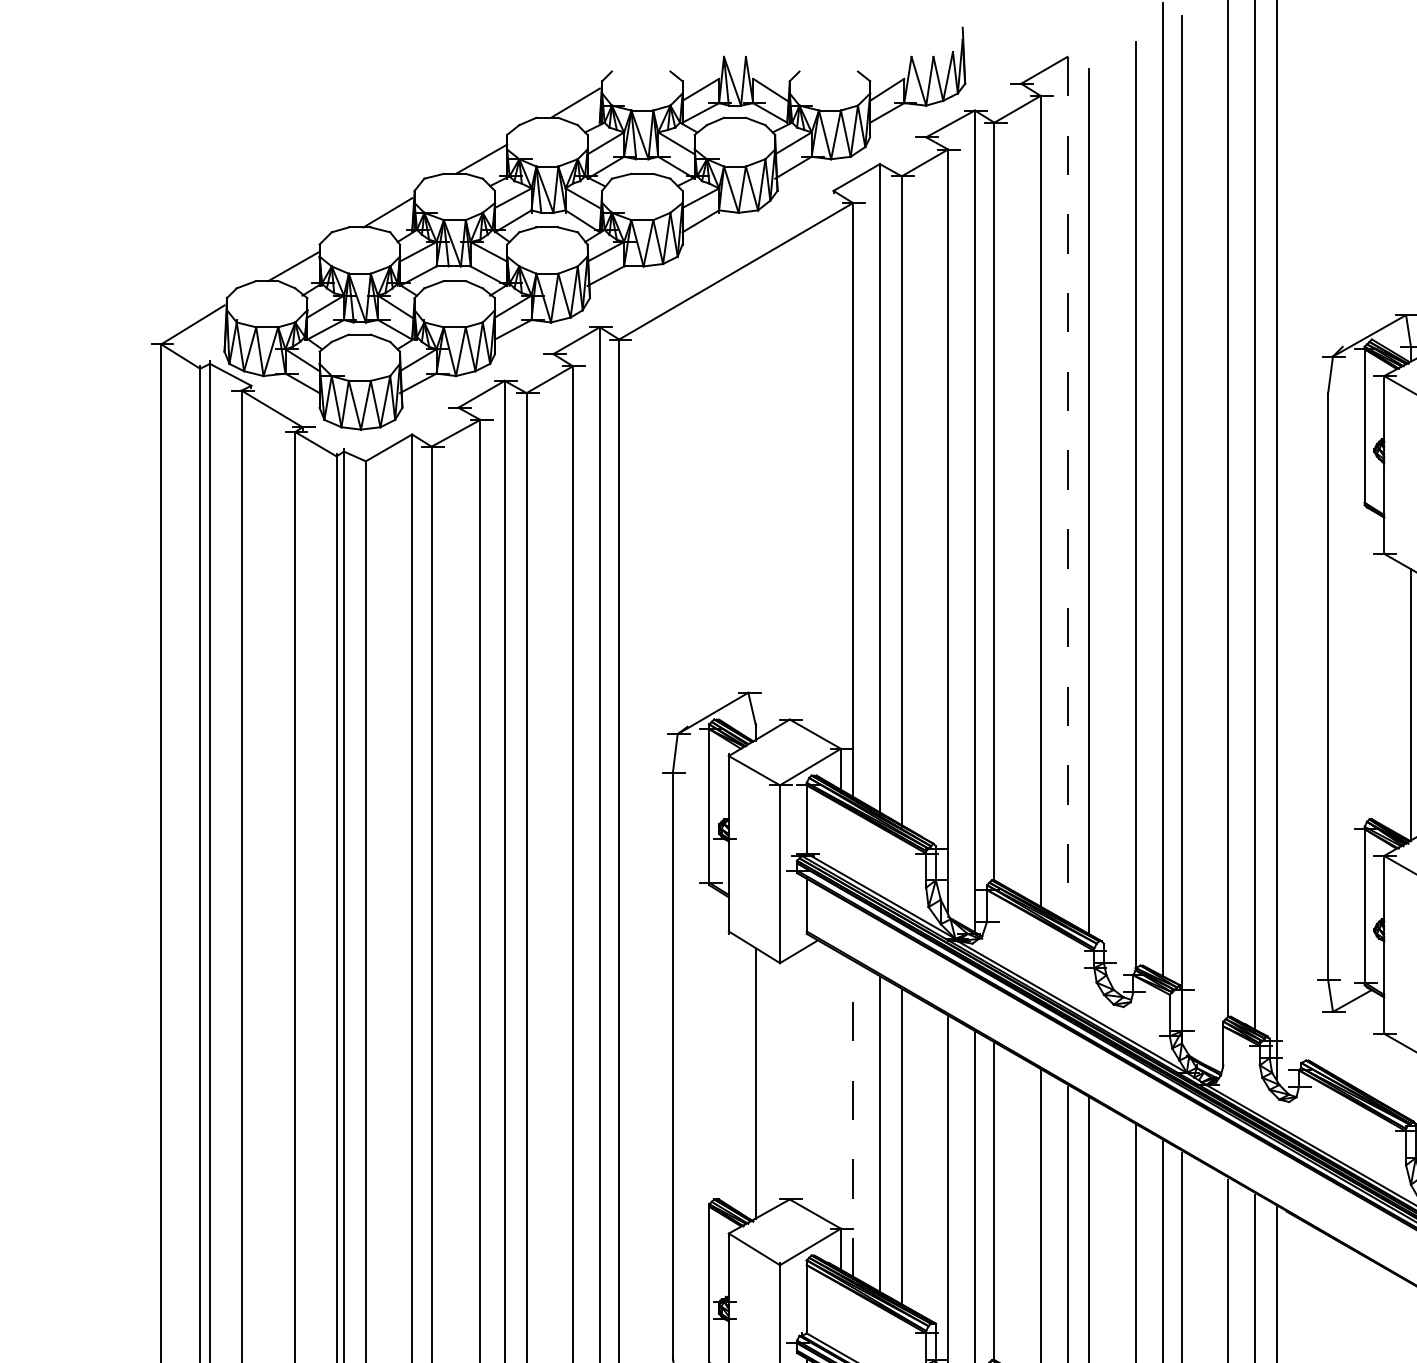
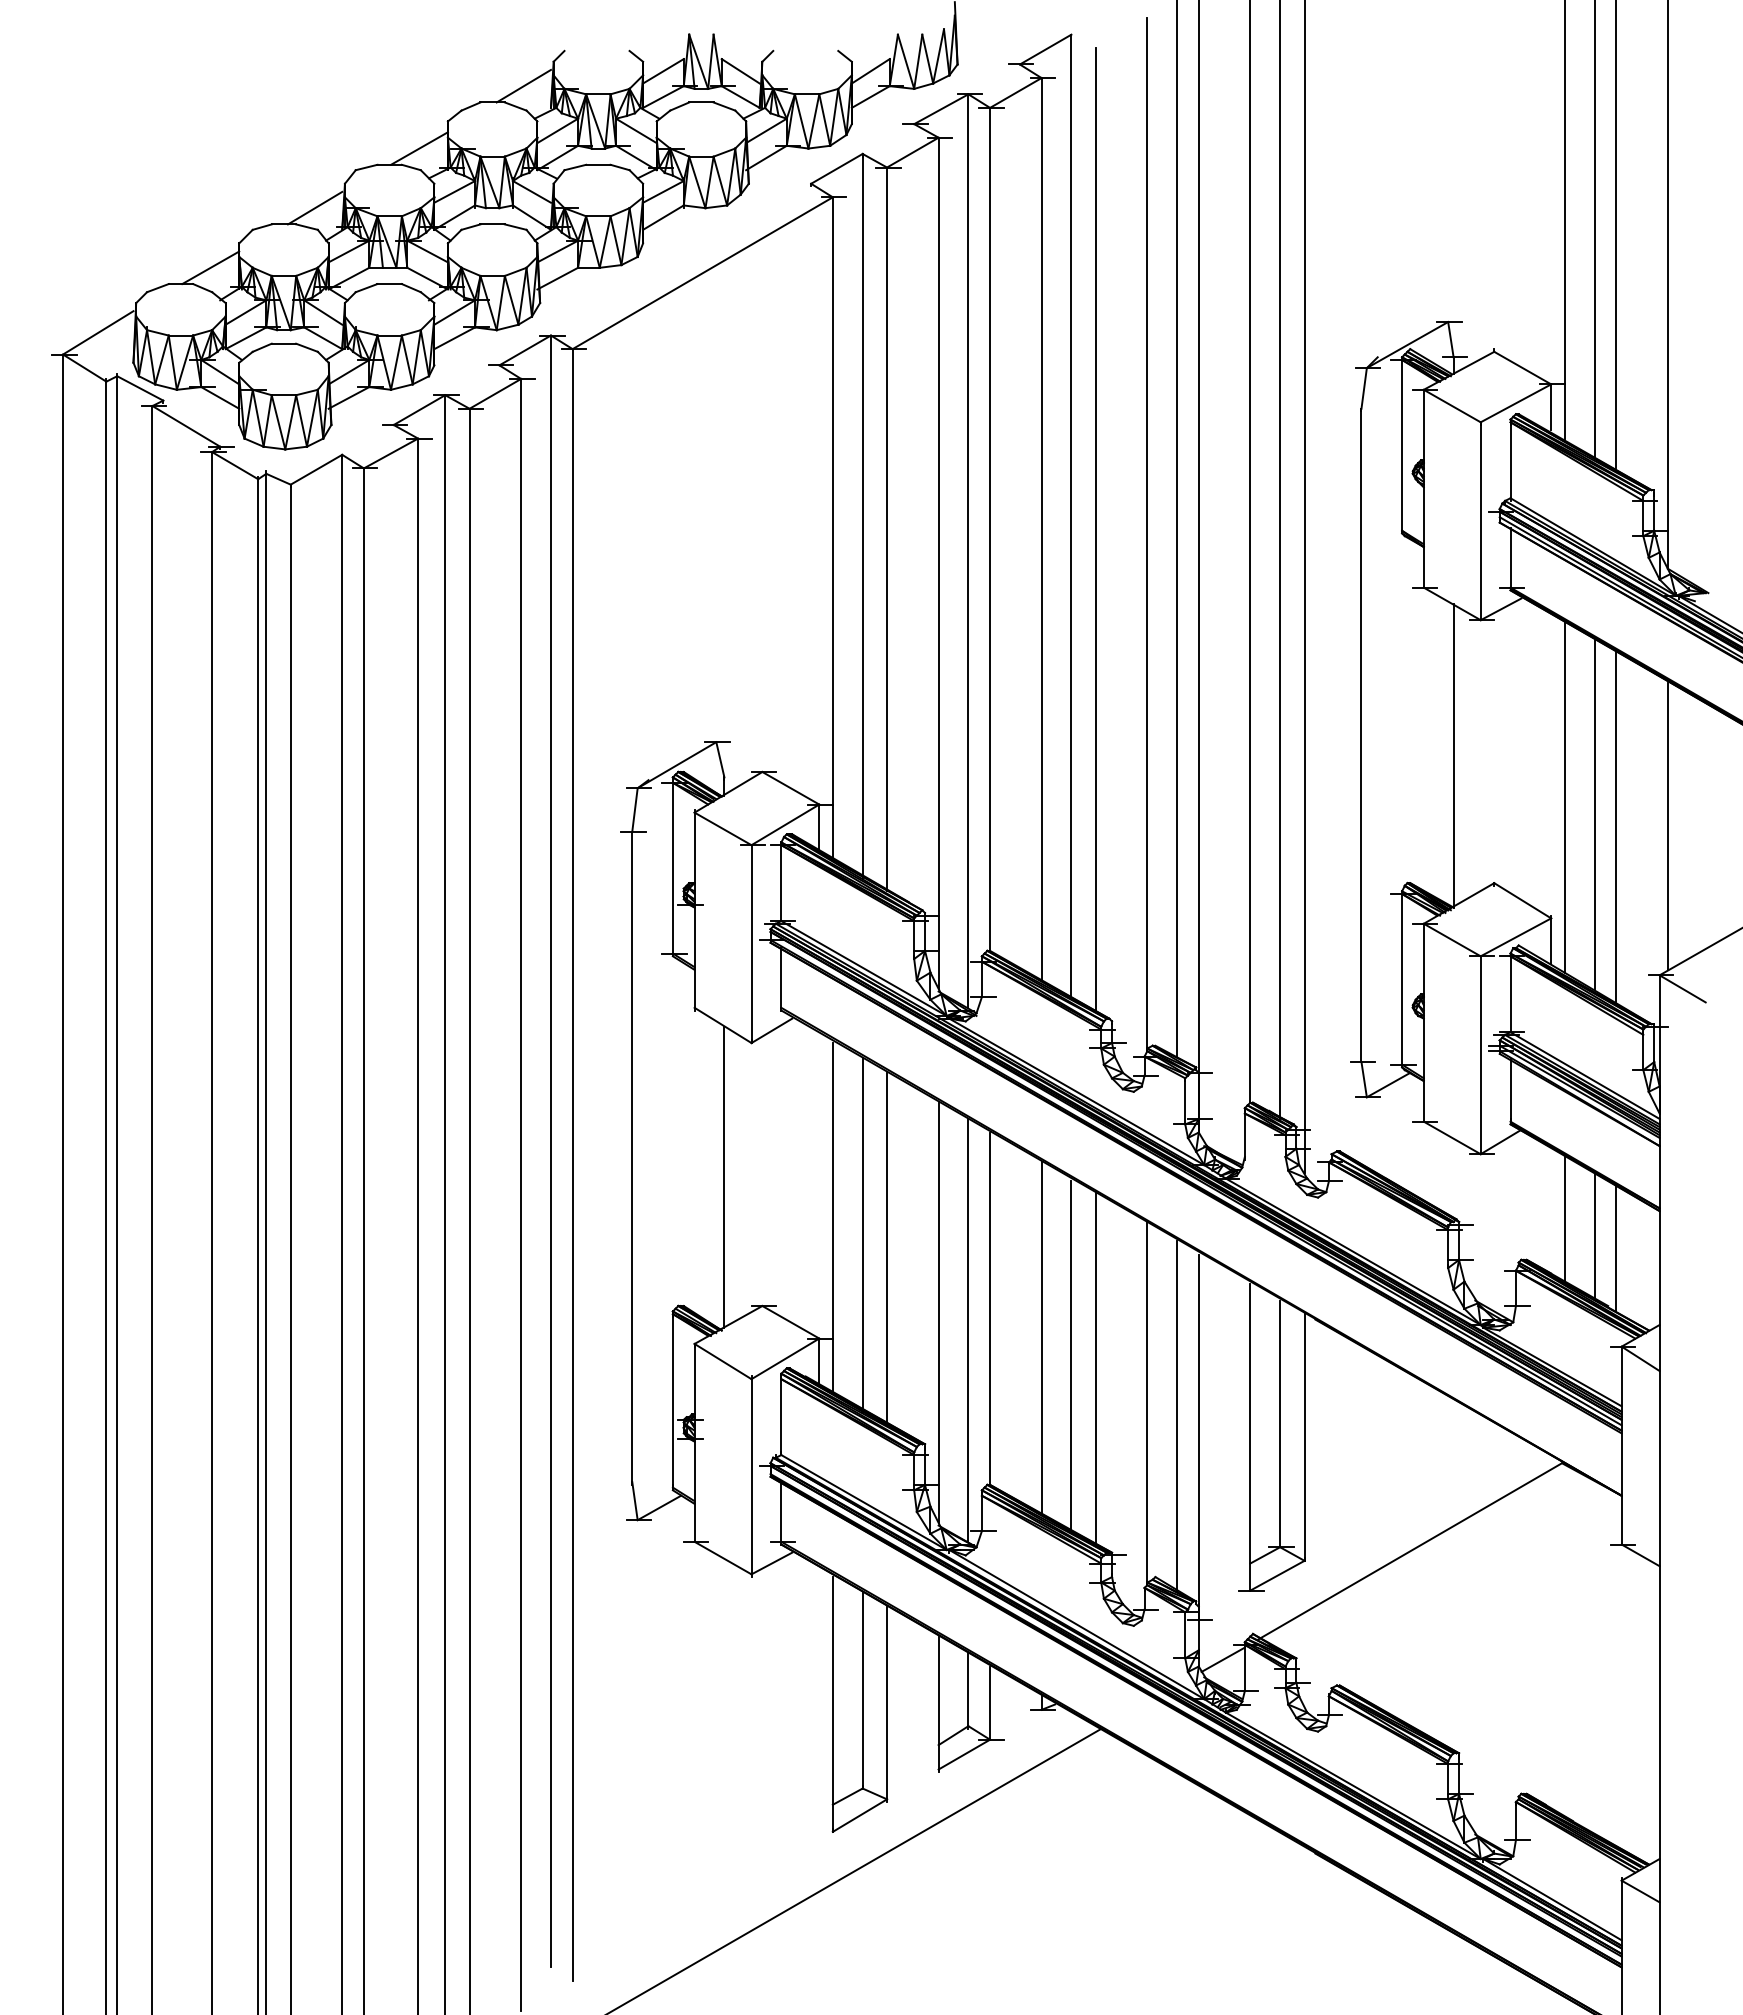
line: (1067, 489) -> (1071, 516), dashed -> solid
line: (852, 1119) -> (832, 1217), dashed -> solid

